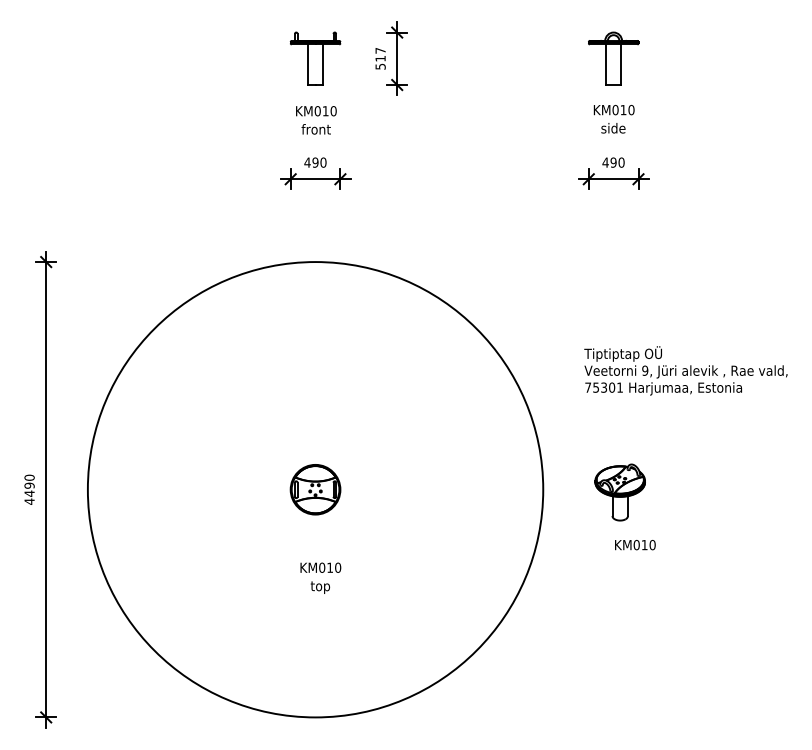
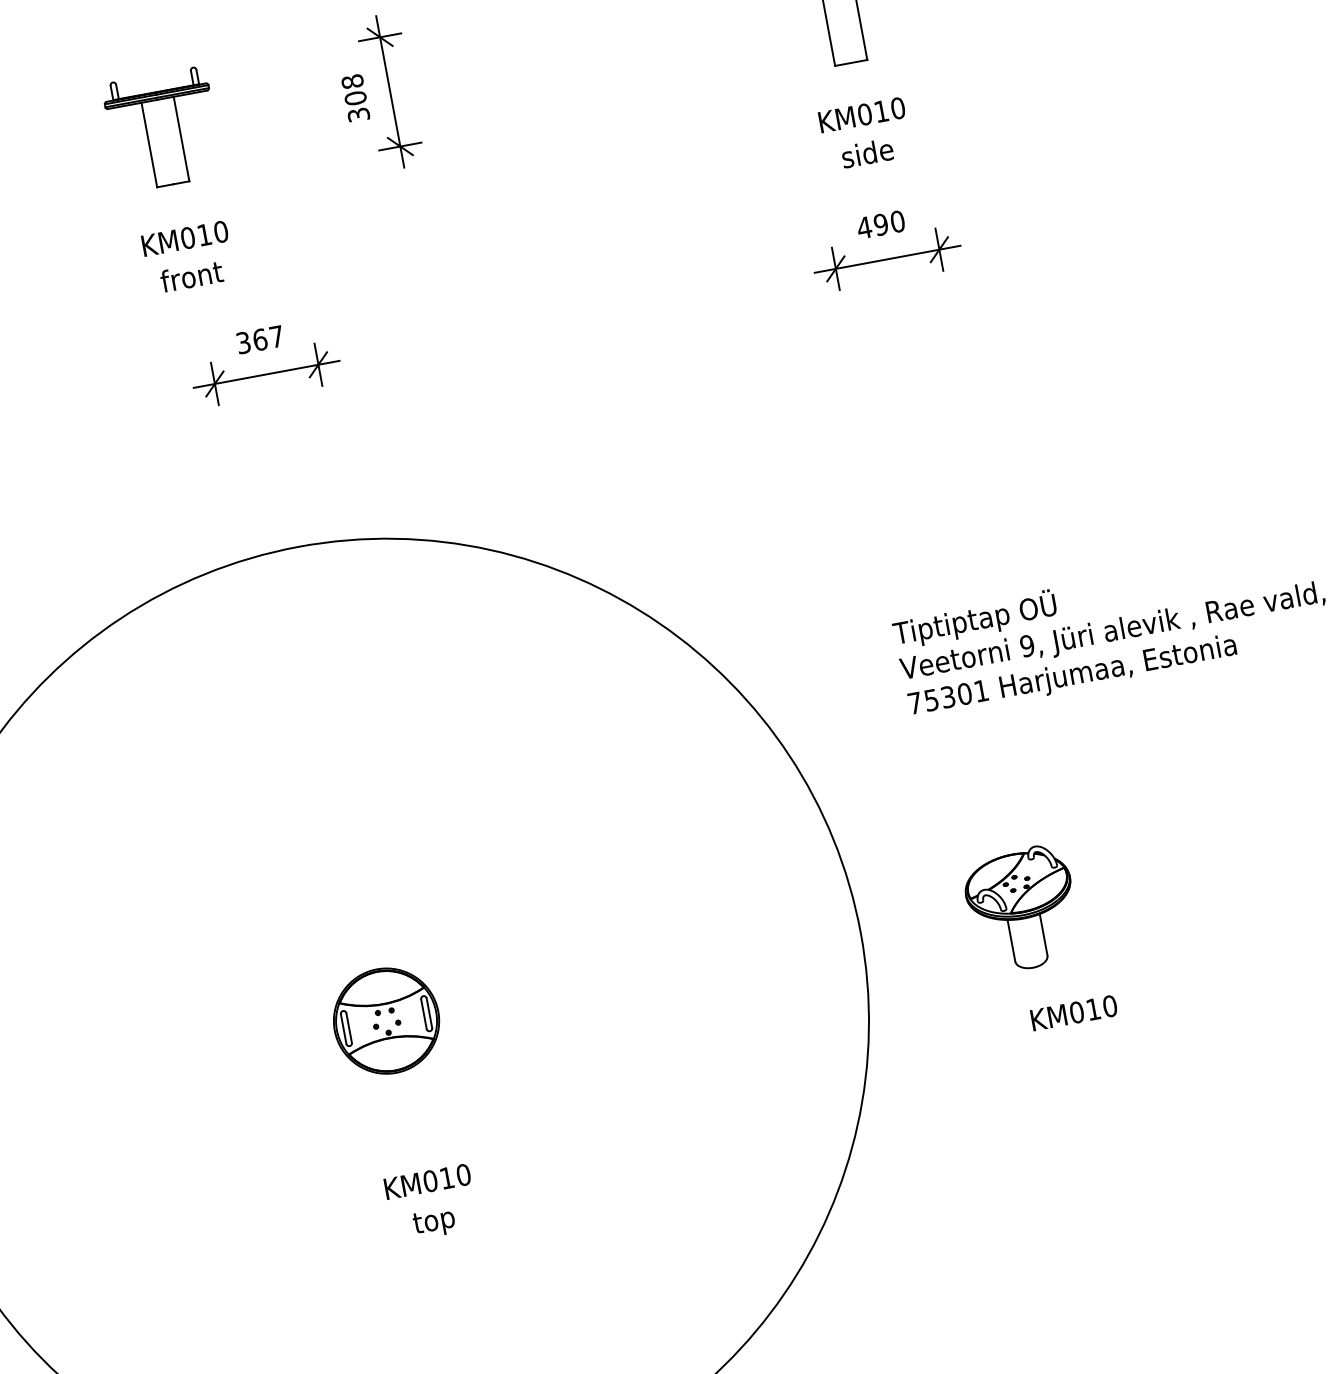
text: (380, 58) -> (355, 97), 517 -> 308
part: (315, 82) -> (172, 179), moved
text: (315, 162) -> (260, 339), 490 -> 367

